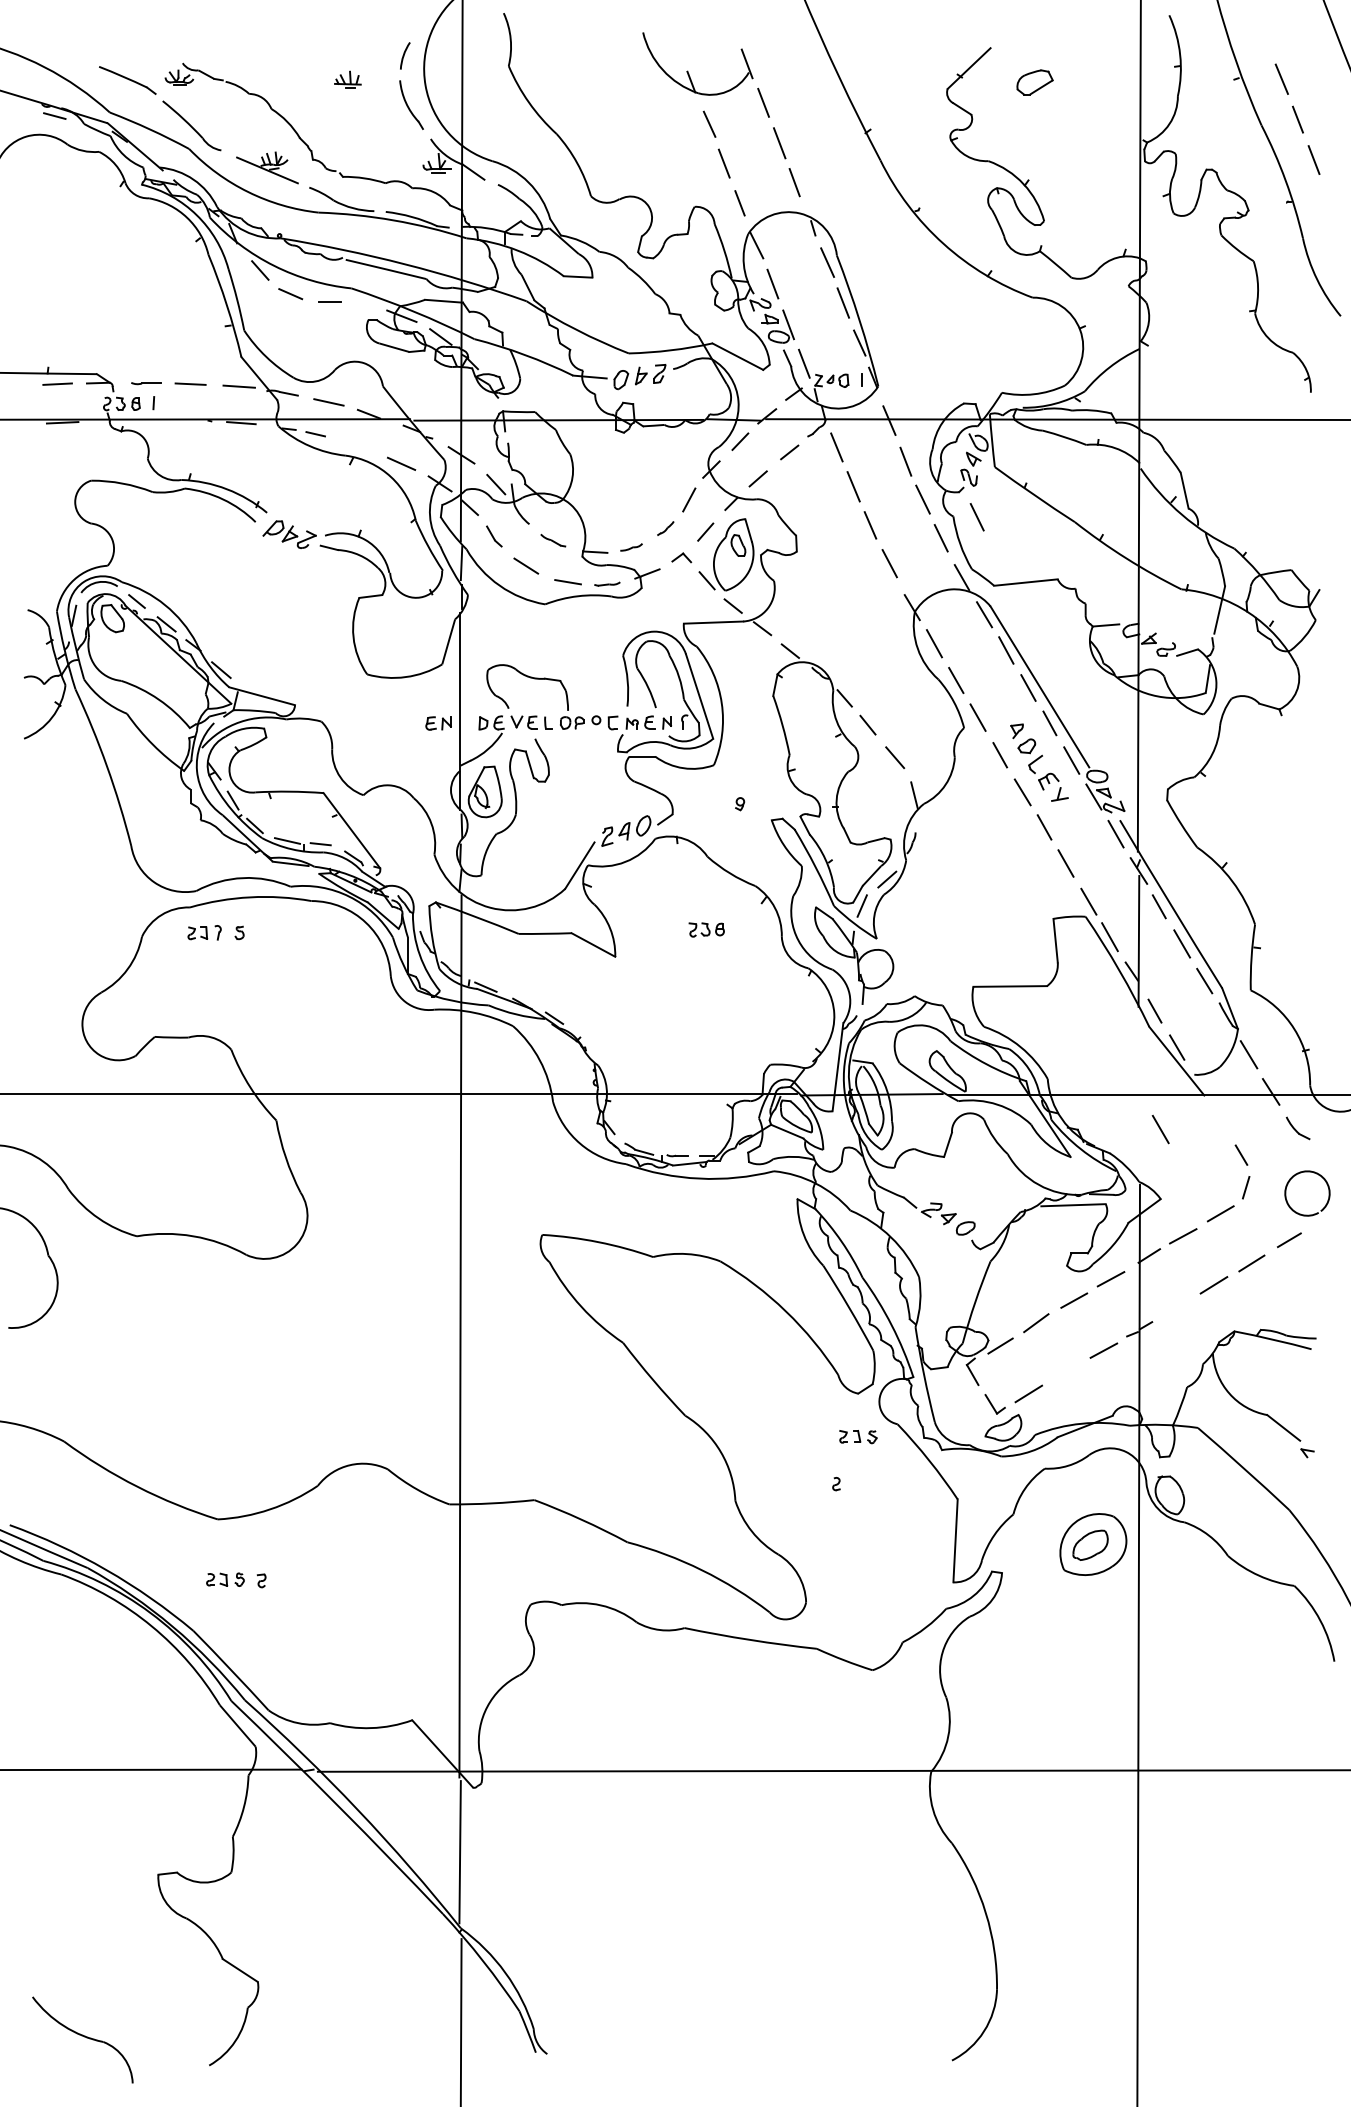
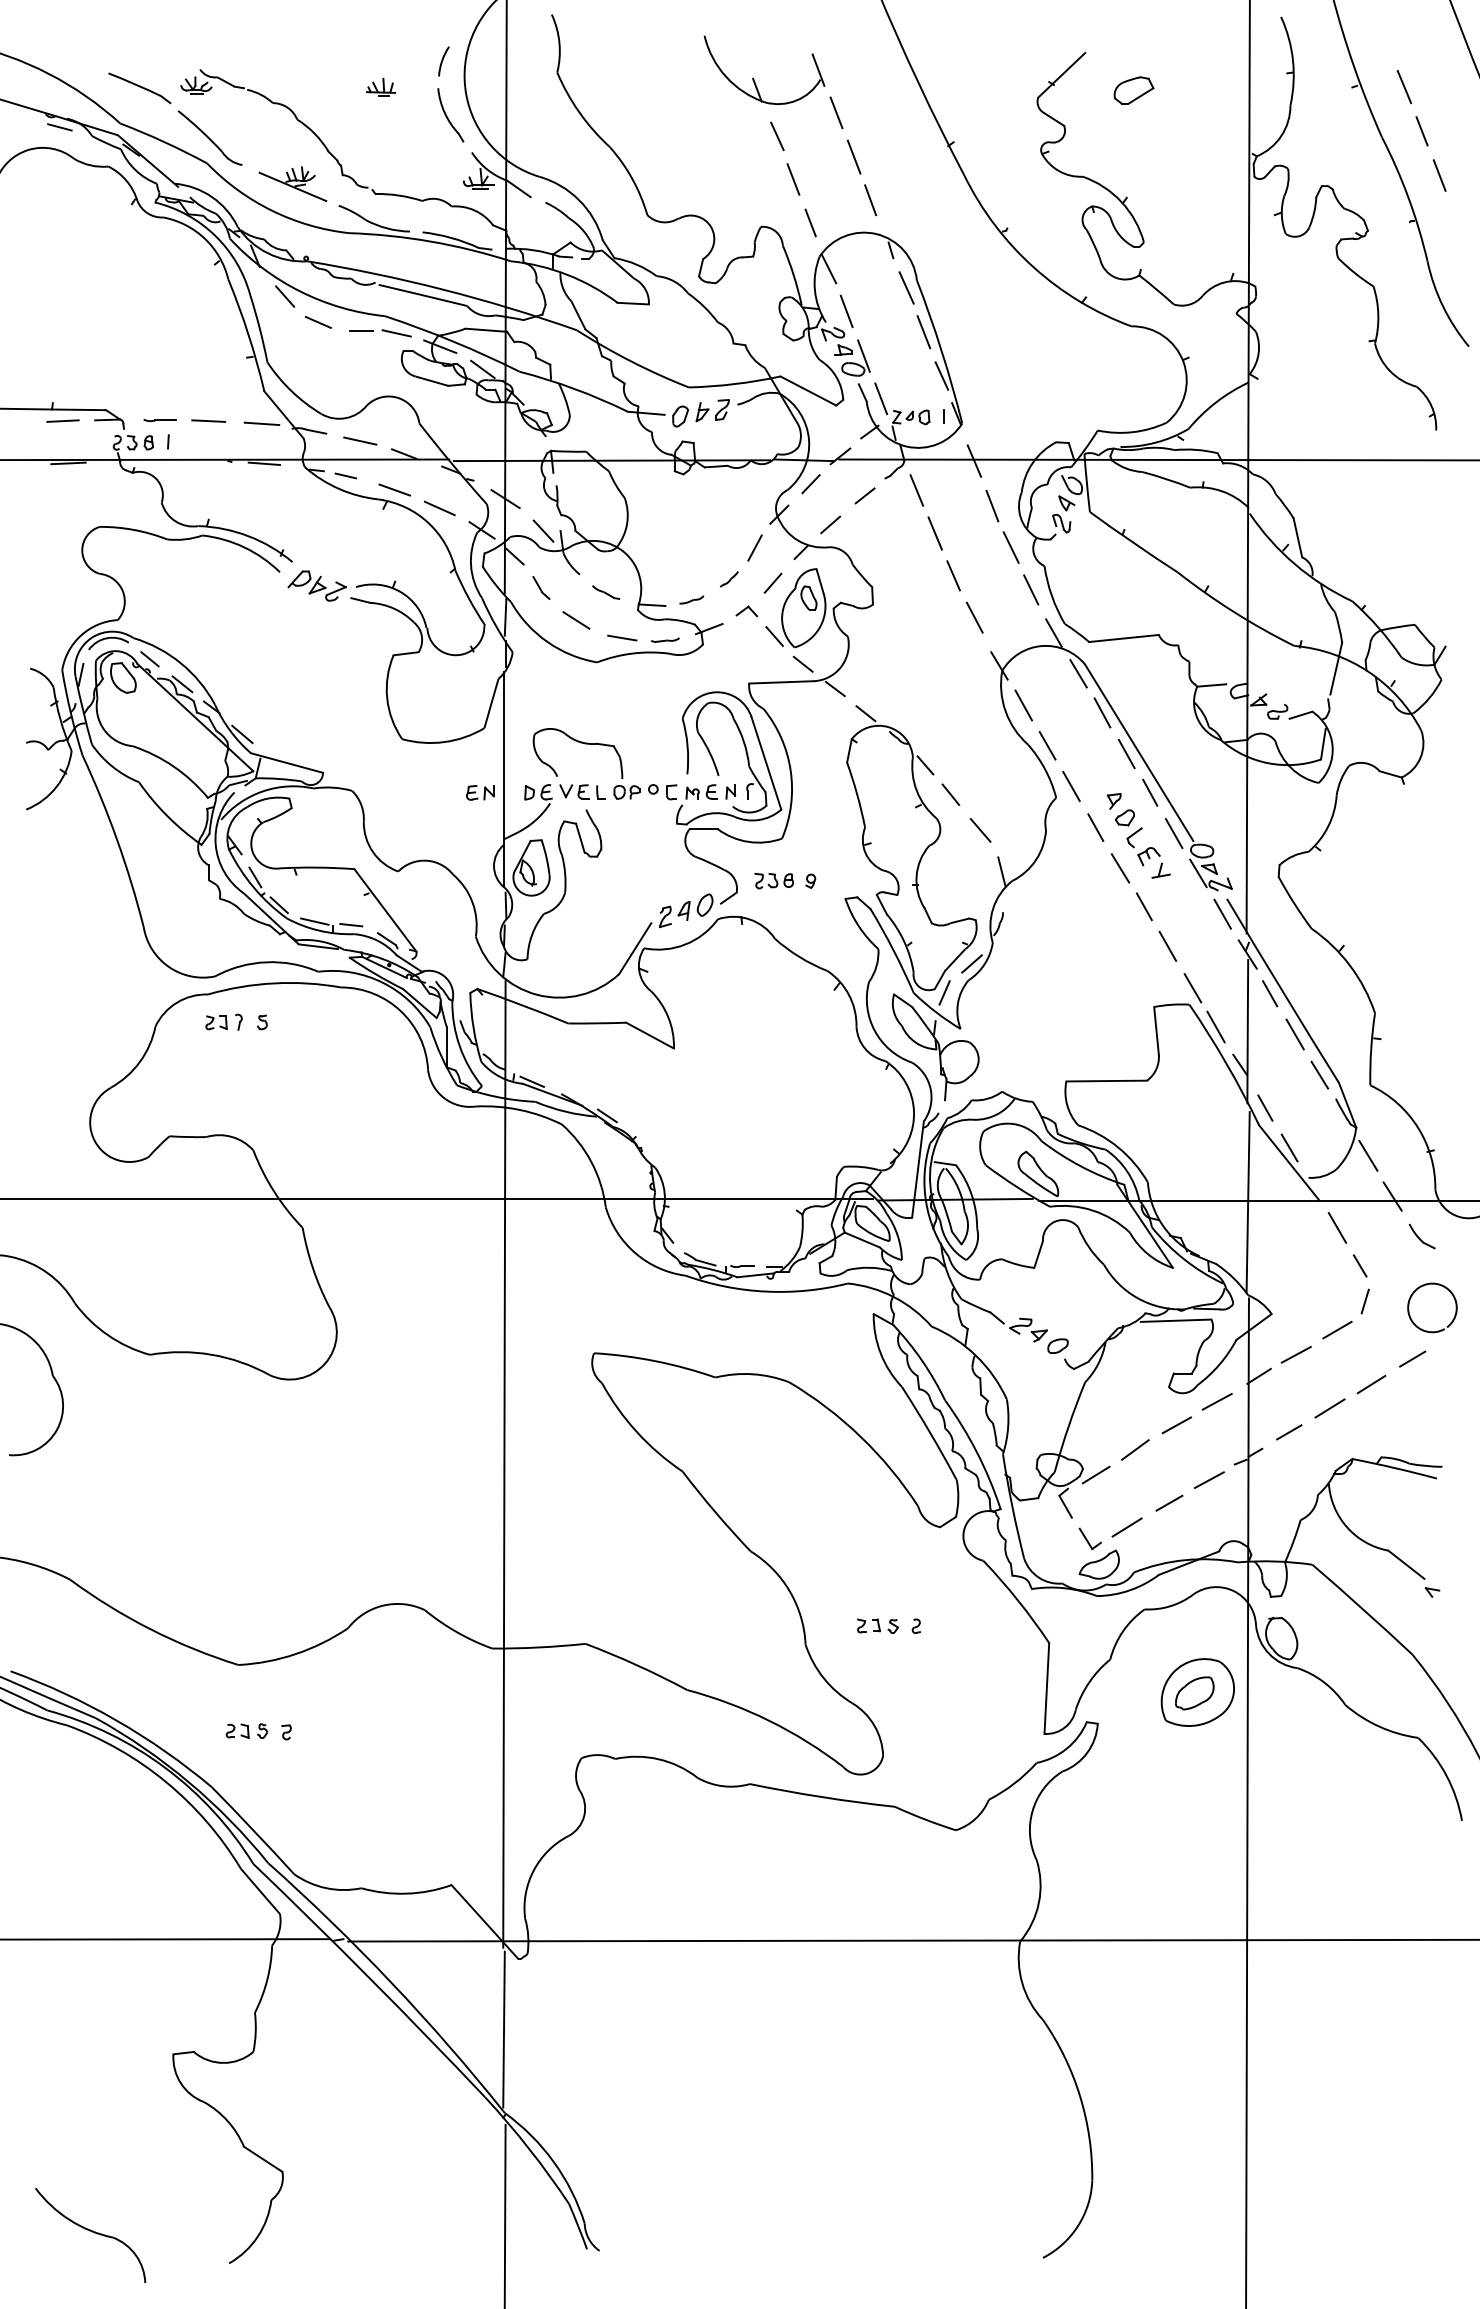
line: (362, 303) -> (397, 332), added
line: (360, 447) -> (394, 490), added
line: (976, 517) -> (1069, 567), removed
part: (706, 929) -> (773, 880), moved
line: (1138, 1096) -> (1247, 1201), added
line: (1160, 1129) -> (1337, 1227), moved
line: (1176, 1306) -> (1288, 1431), added
line: (1067, 1371) -> (1169, 1502), added
part: (858, 1437) -> (878, 1626), moved

